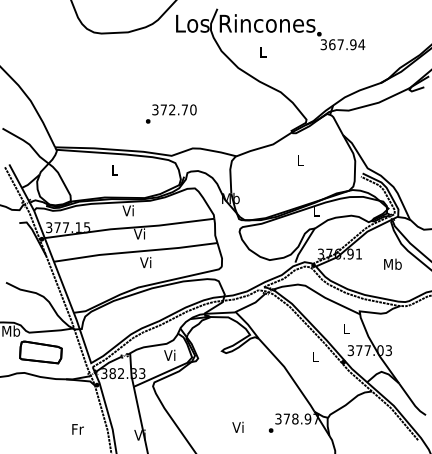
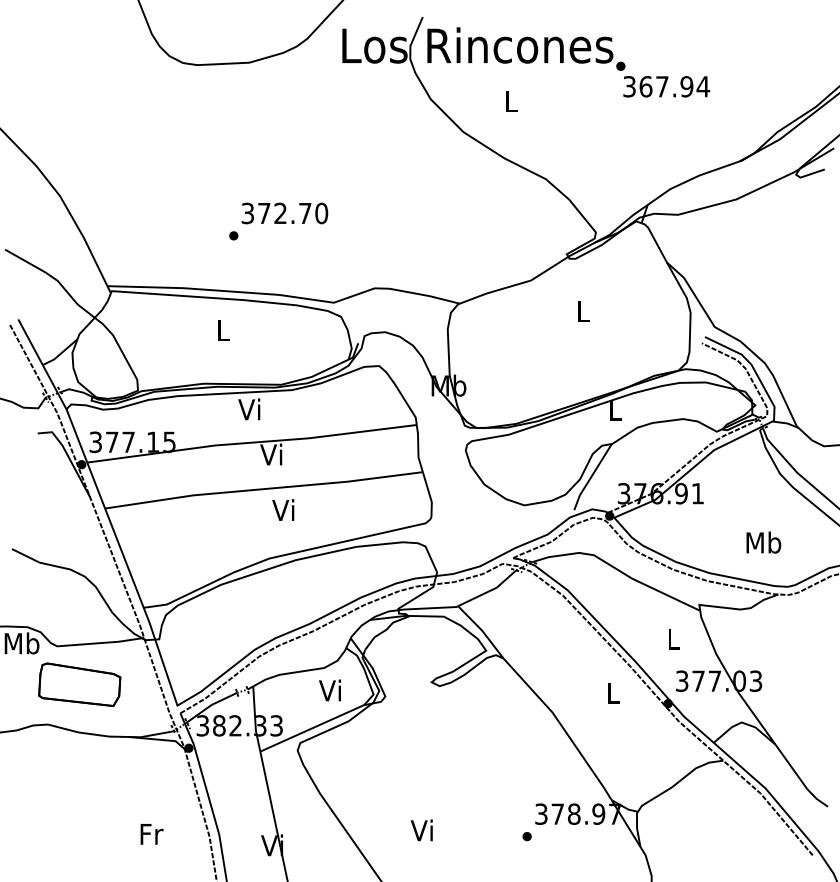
text: (171, 113) -> (279, 220), moved
text: (392, 263) -> (762, 541), moved
text: (237, 426) -> (420, 828), moved

